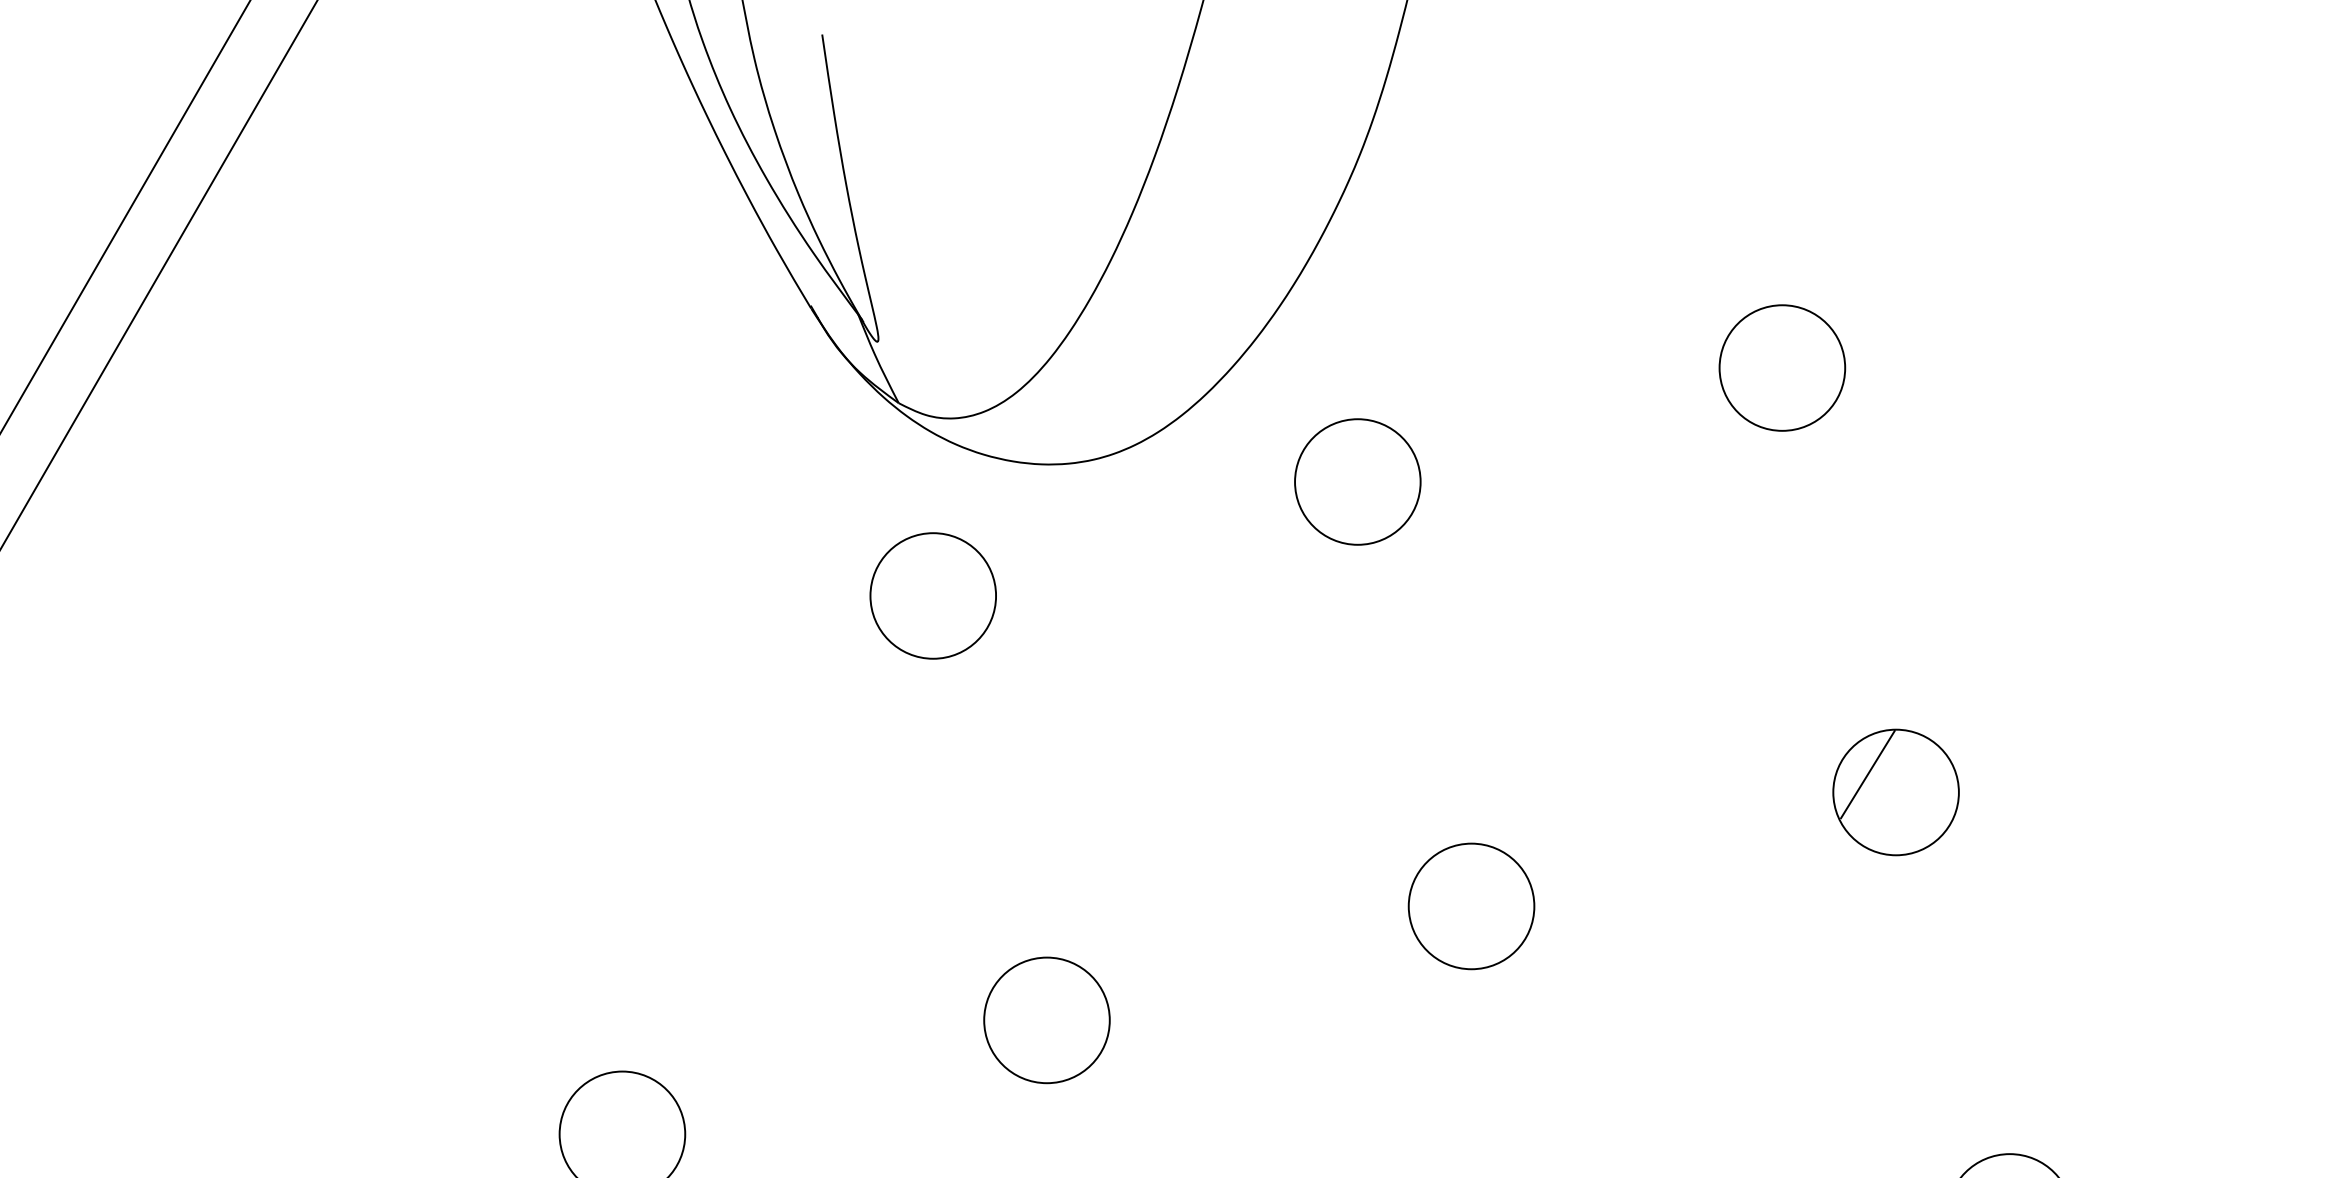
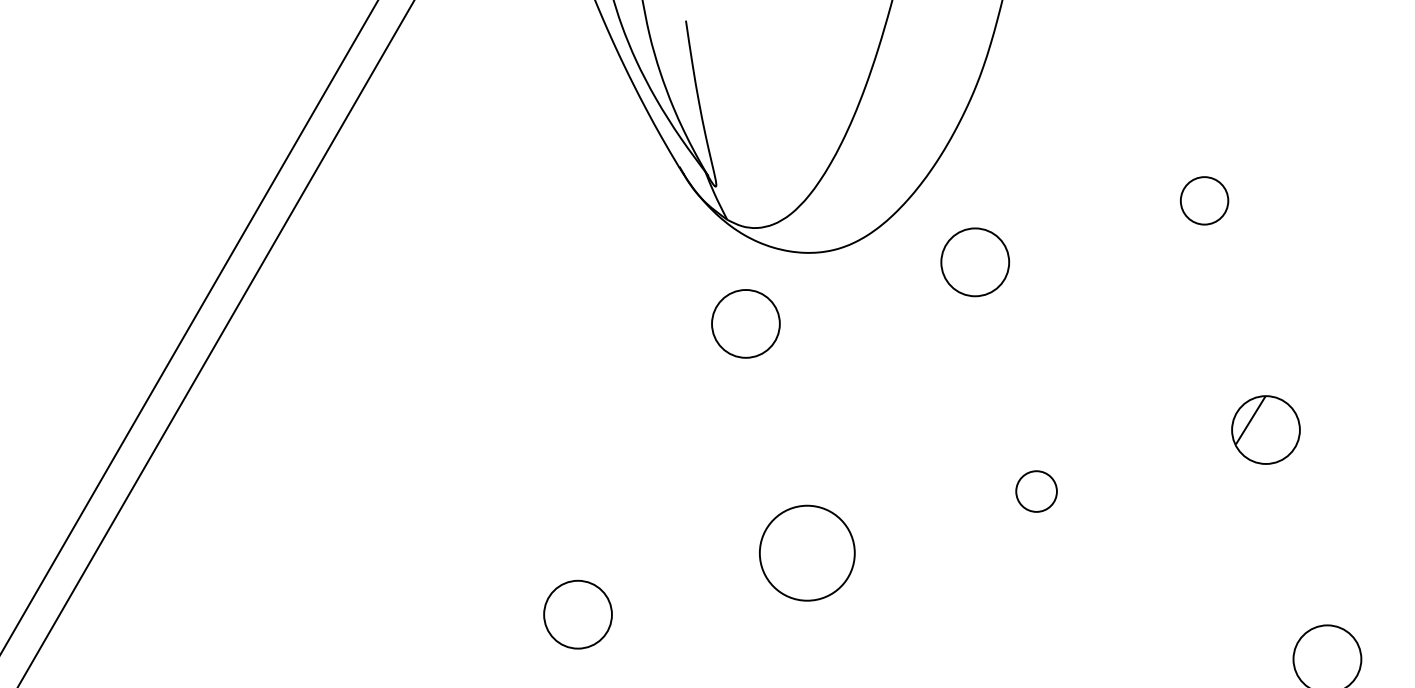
circle: (1782, 367) -> (1204, 200), size x0.7
circle: (1471, 906) -> (1036, 491), size x0.6
circle: (1047, 1019) -> (807, 552), size x1.4

